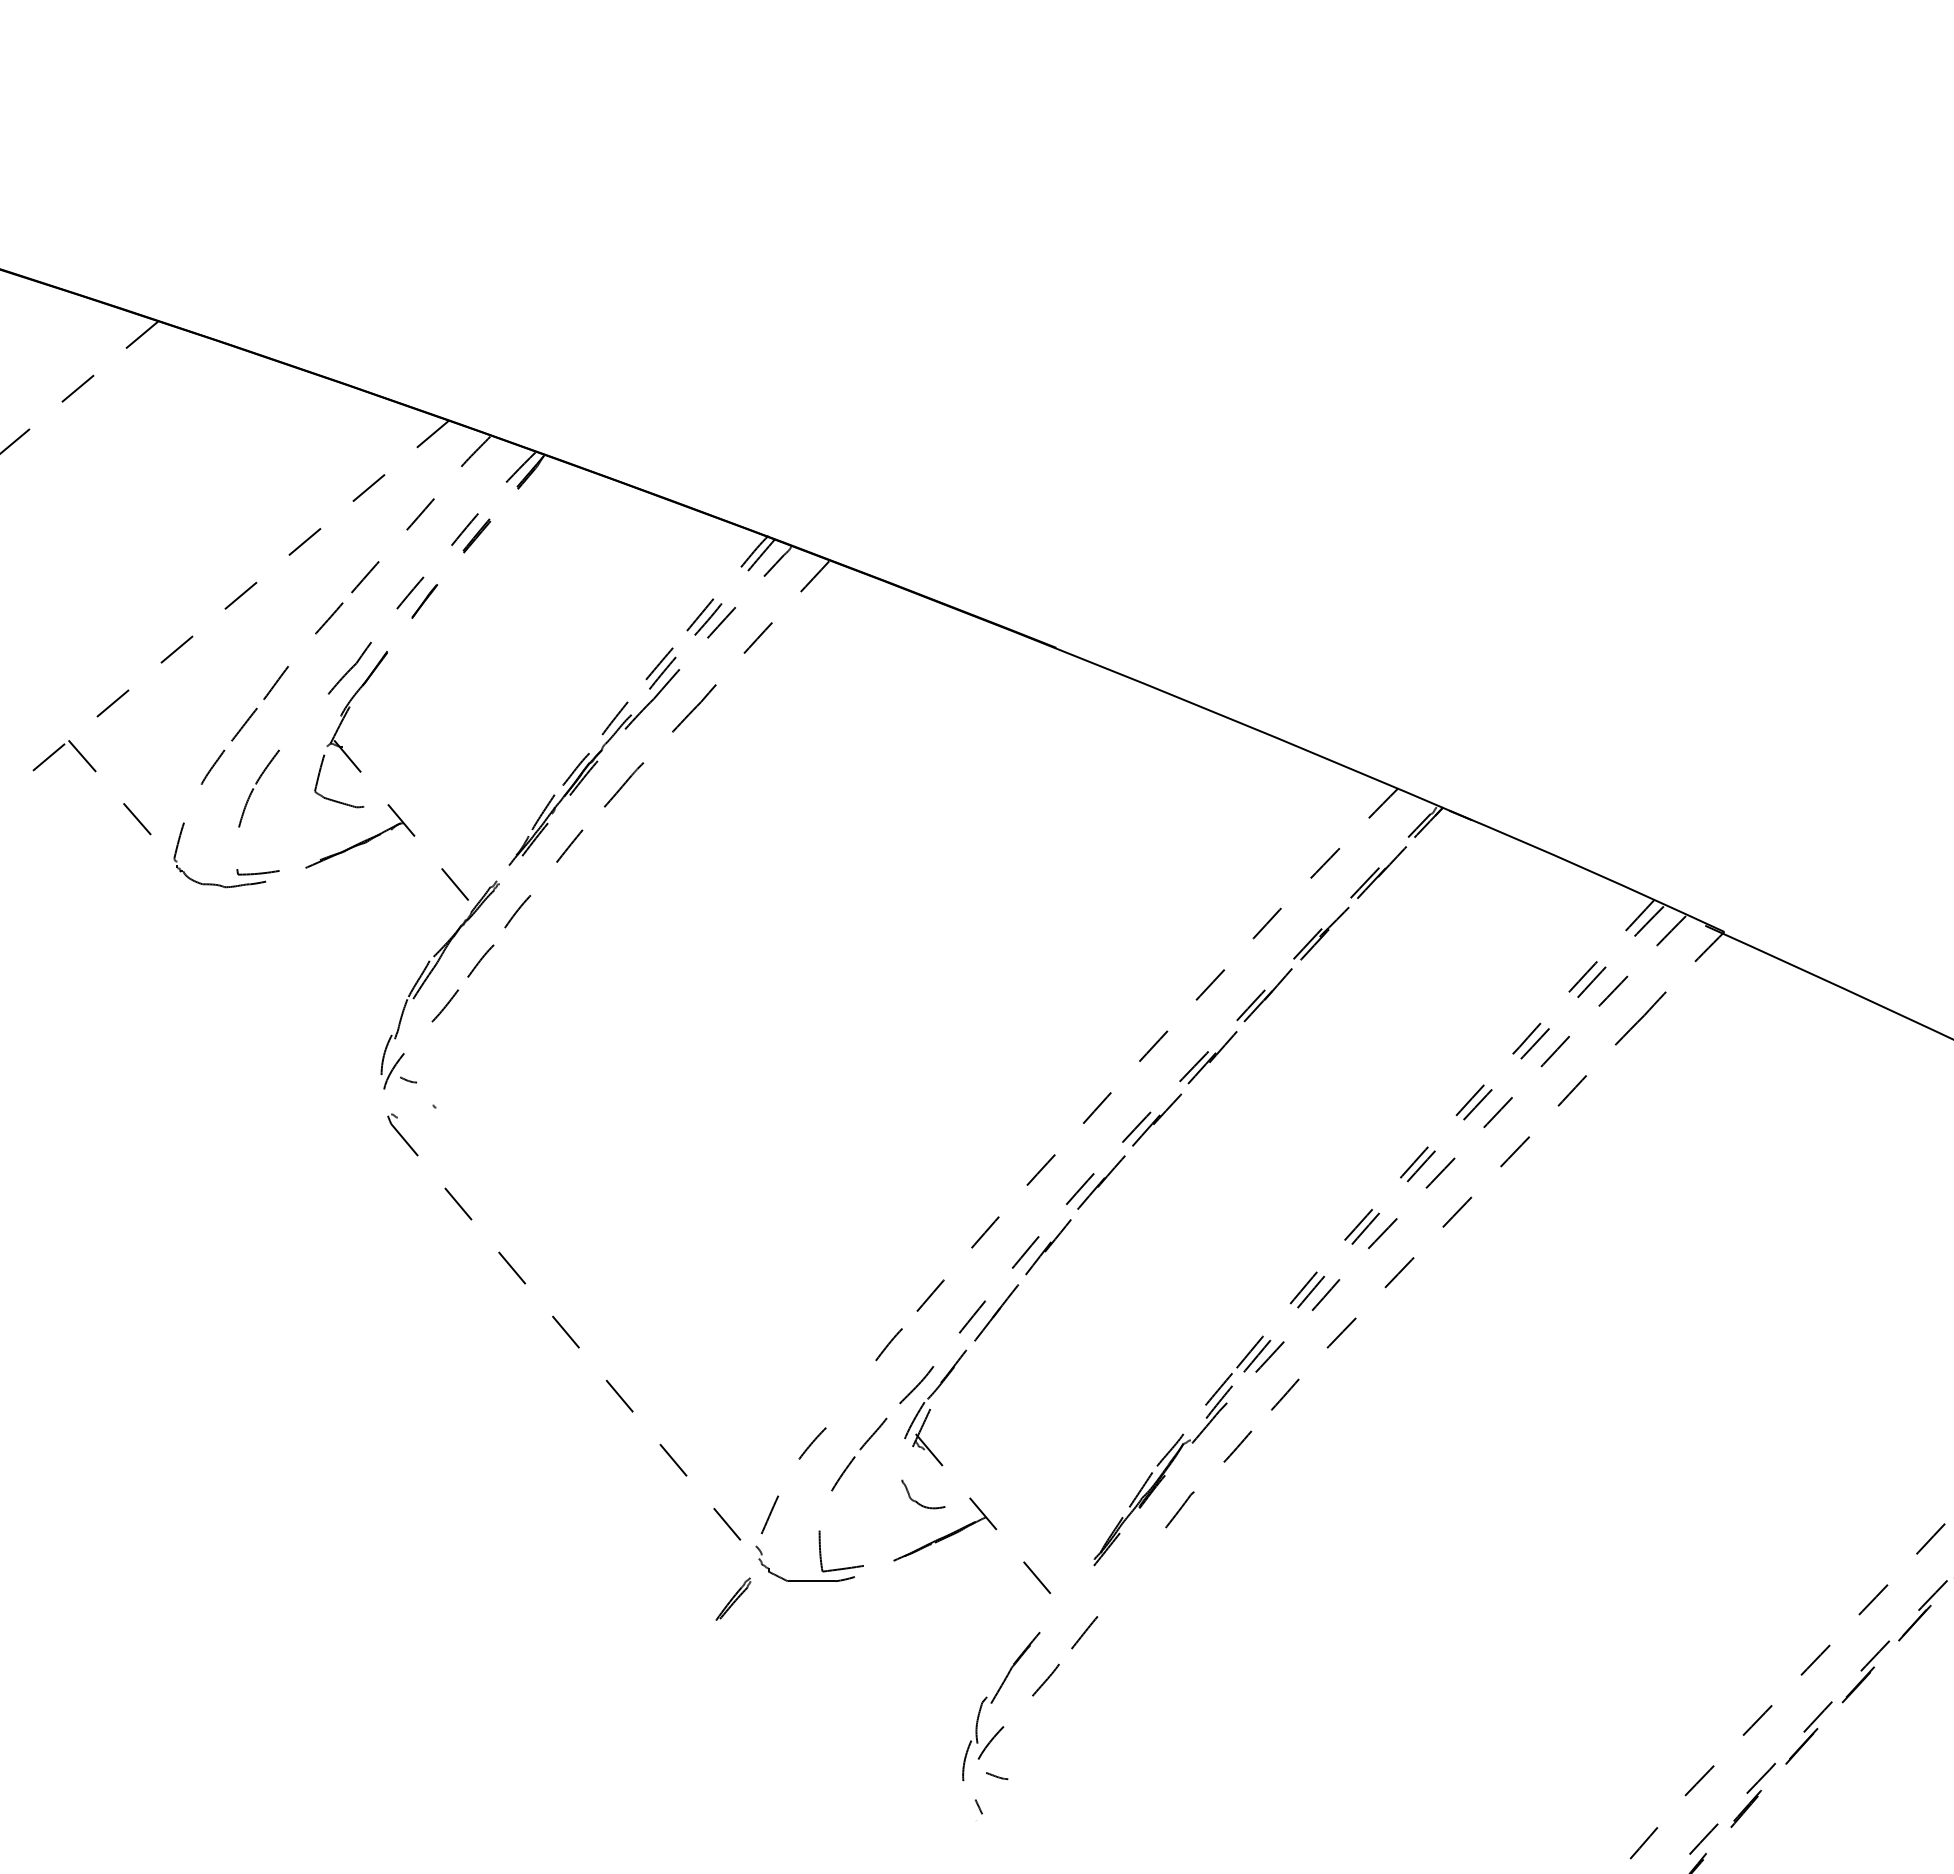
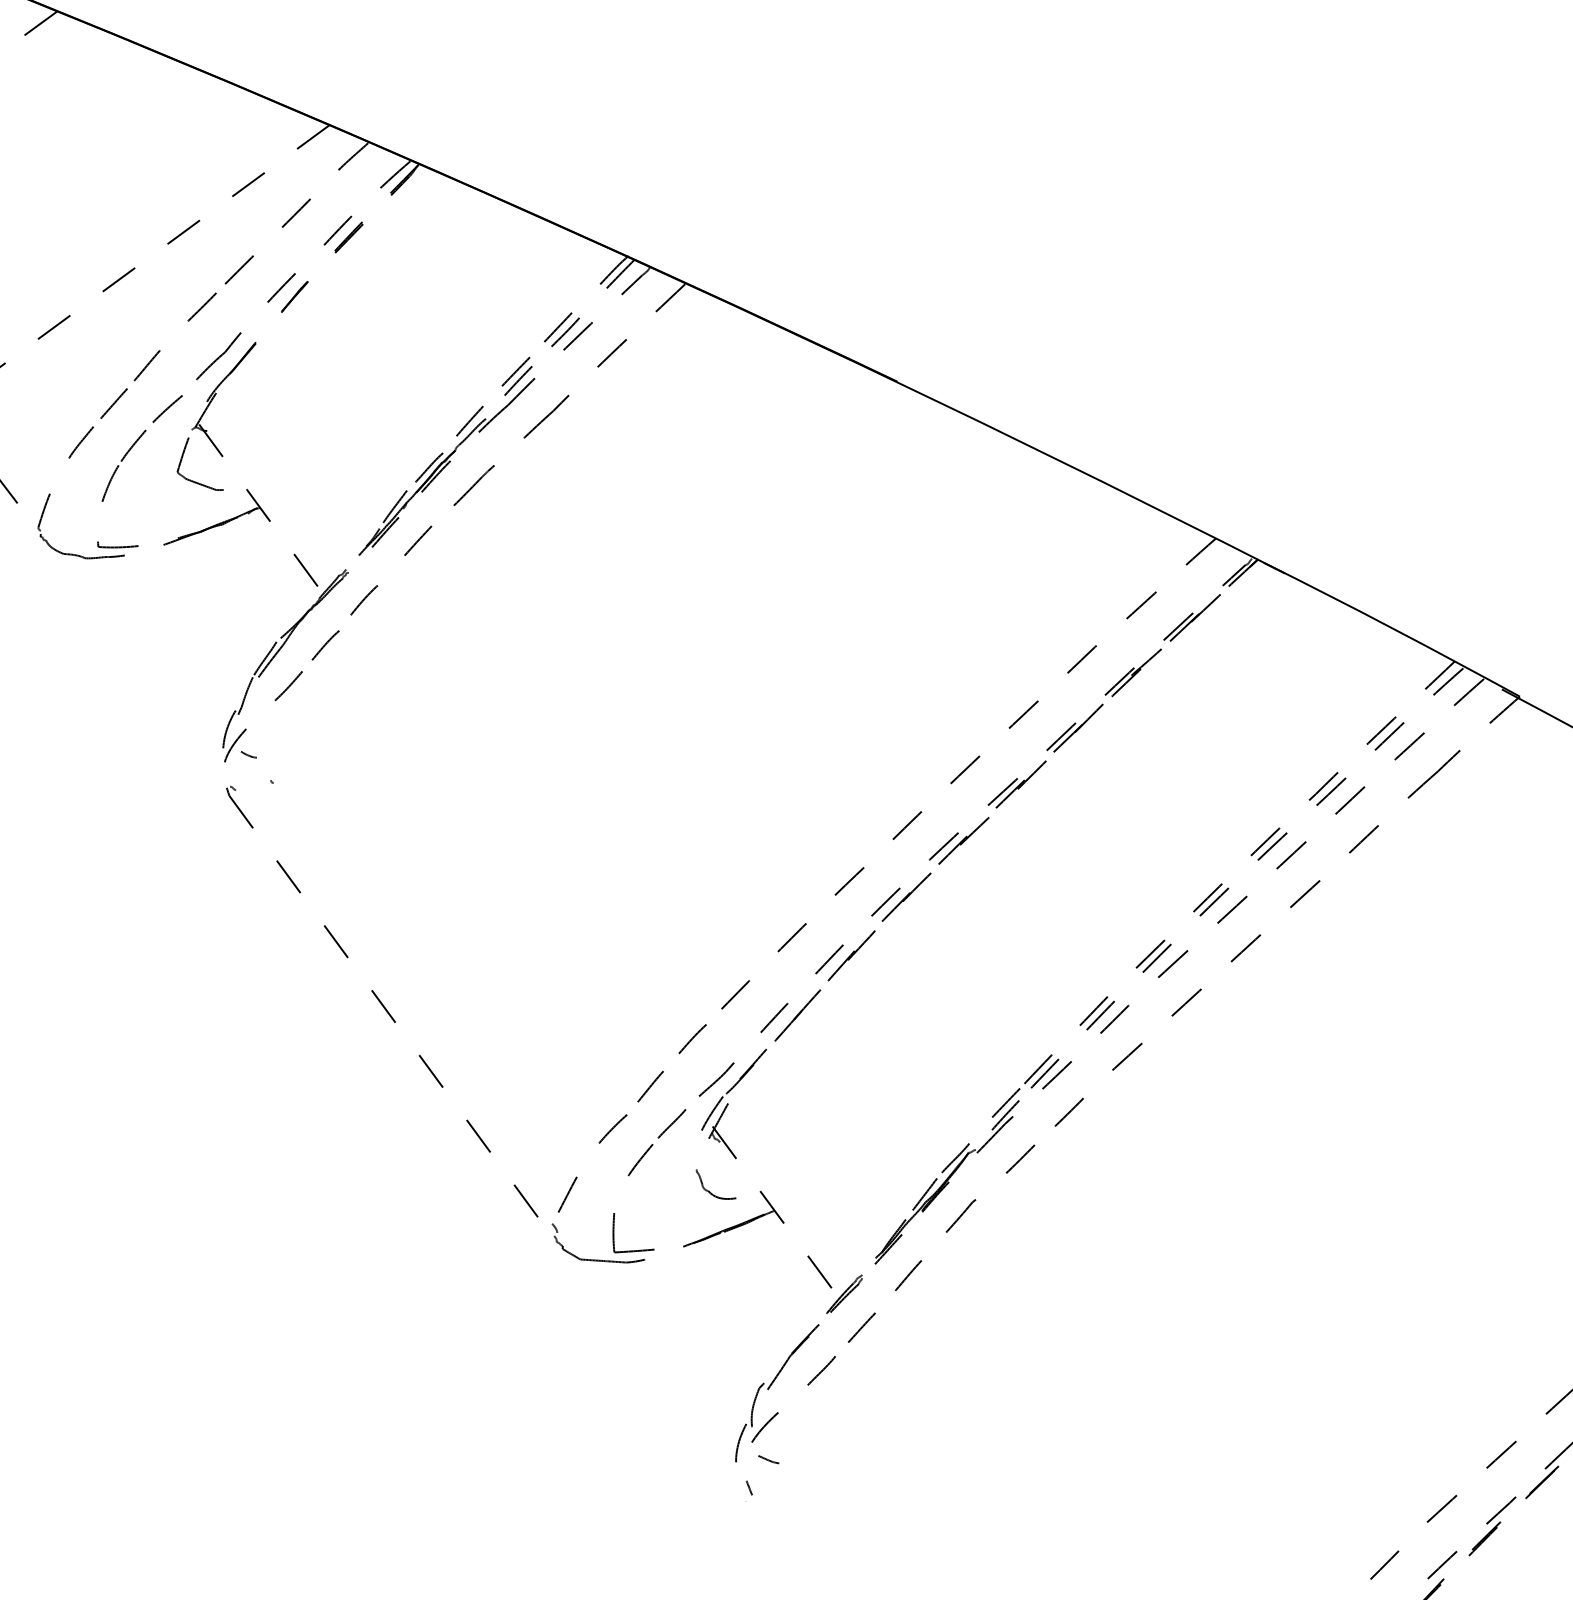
line: (300, 726) -> (167, 408), added
line: (848, 1396) -> (650, 1086), added
line: (1129, 1575) -> (908, 1275), added
part: (733, 1598) -> (844, 1293), moved

